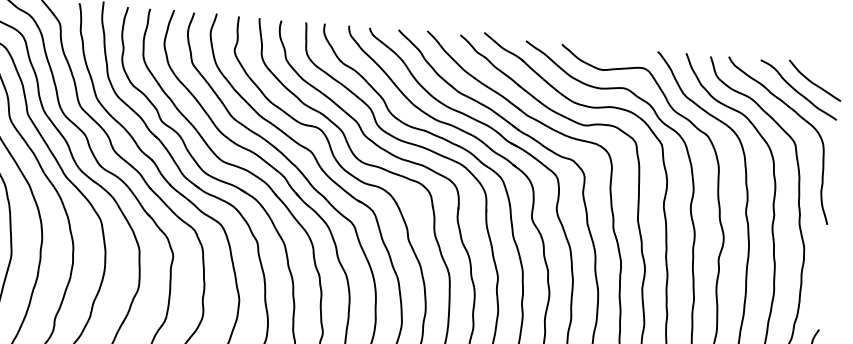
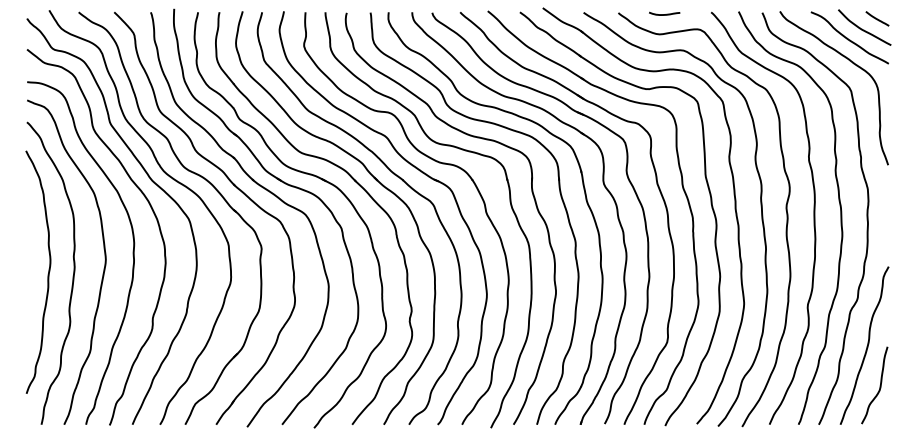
curve: (609, 49) -> (664, 14), added
line: (828, 72) -> (877, 18), added

